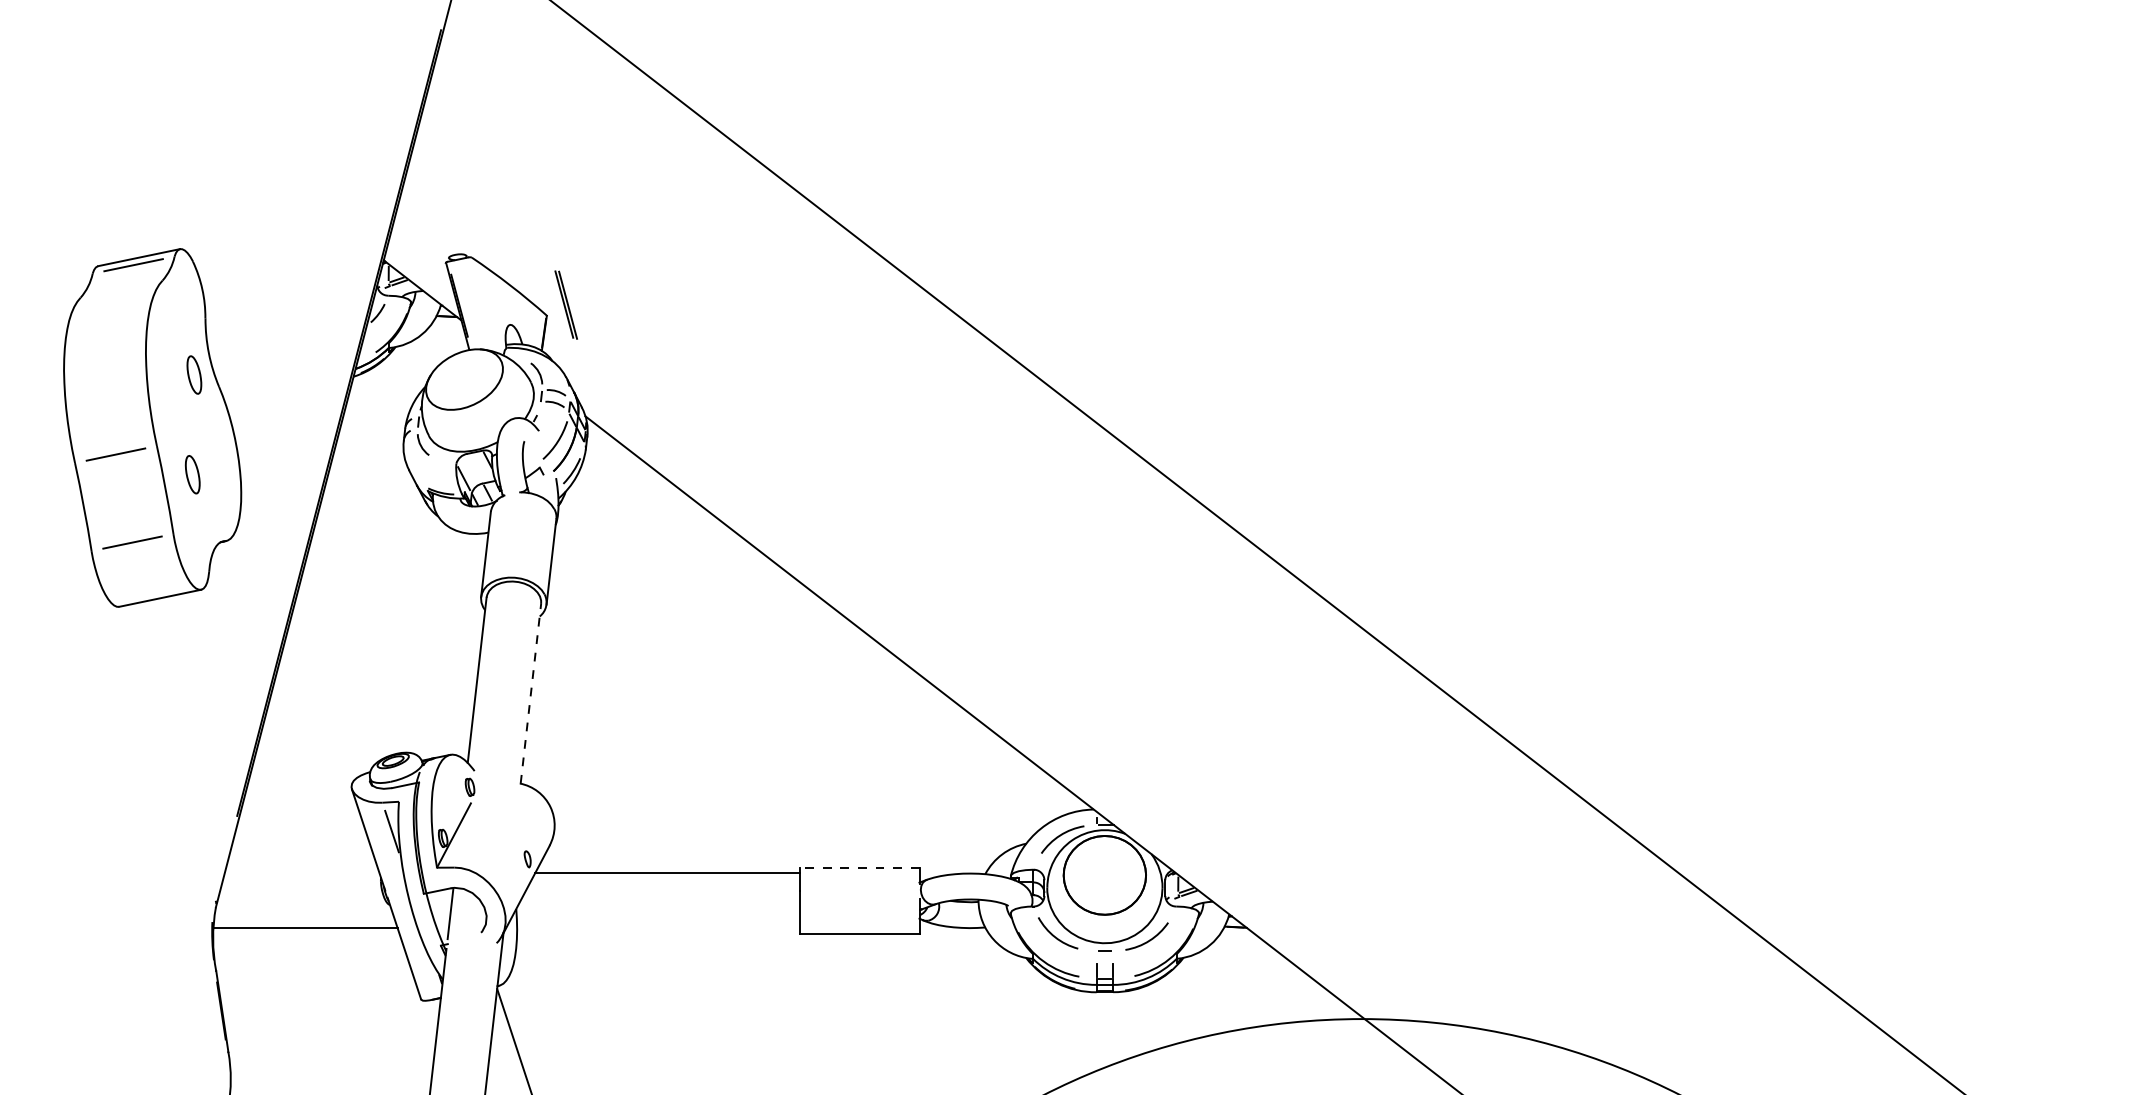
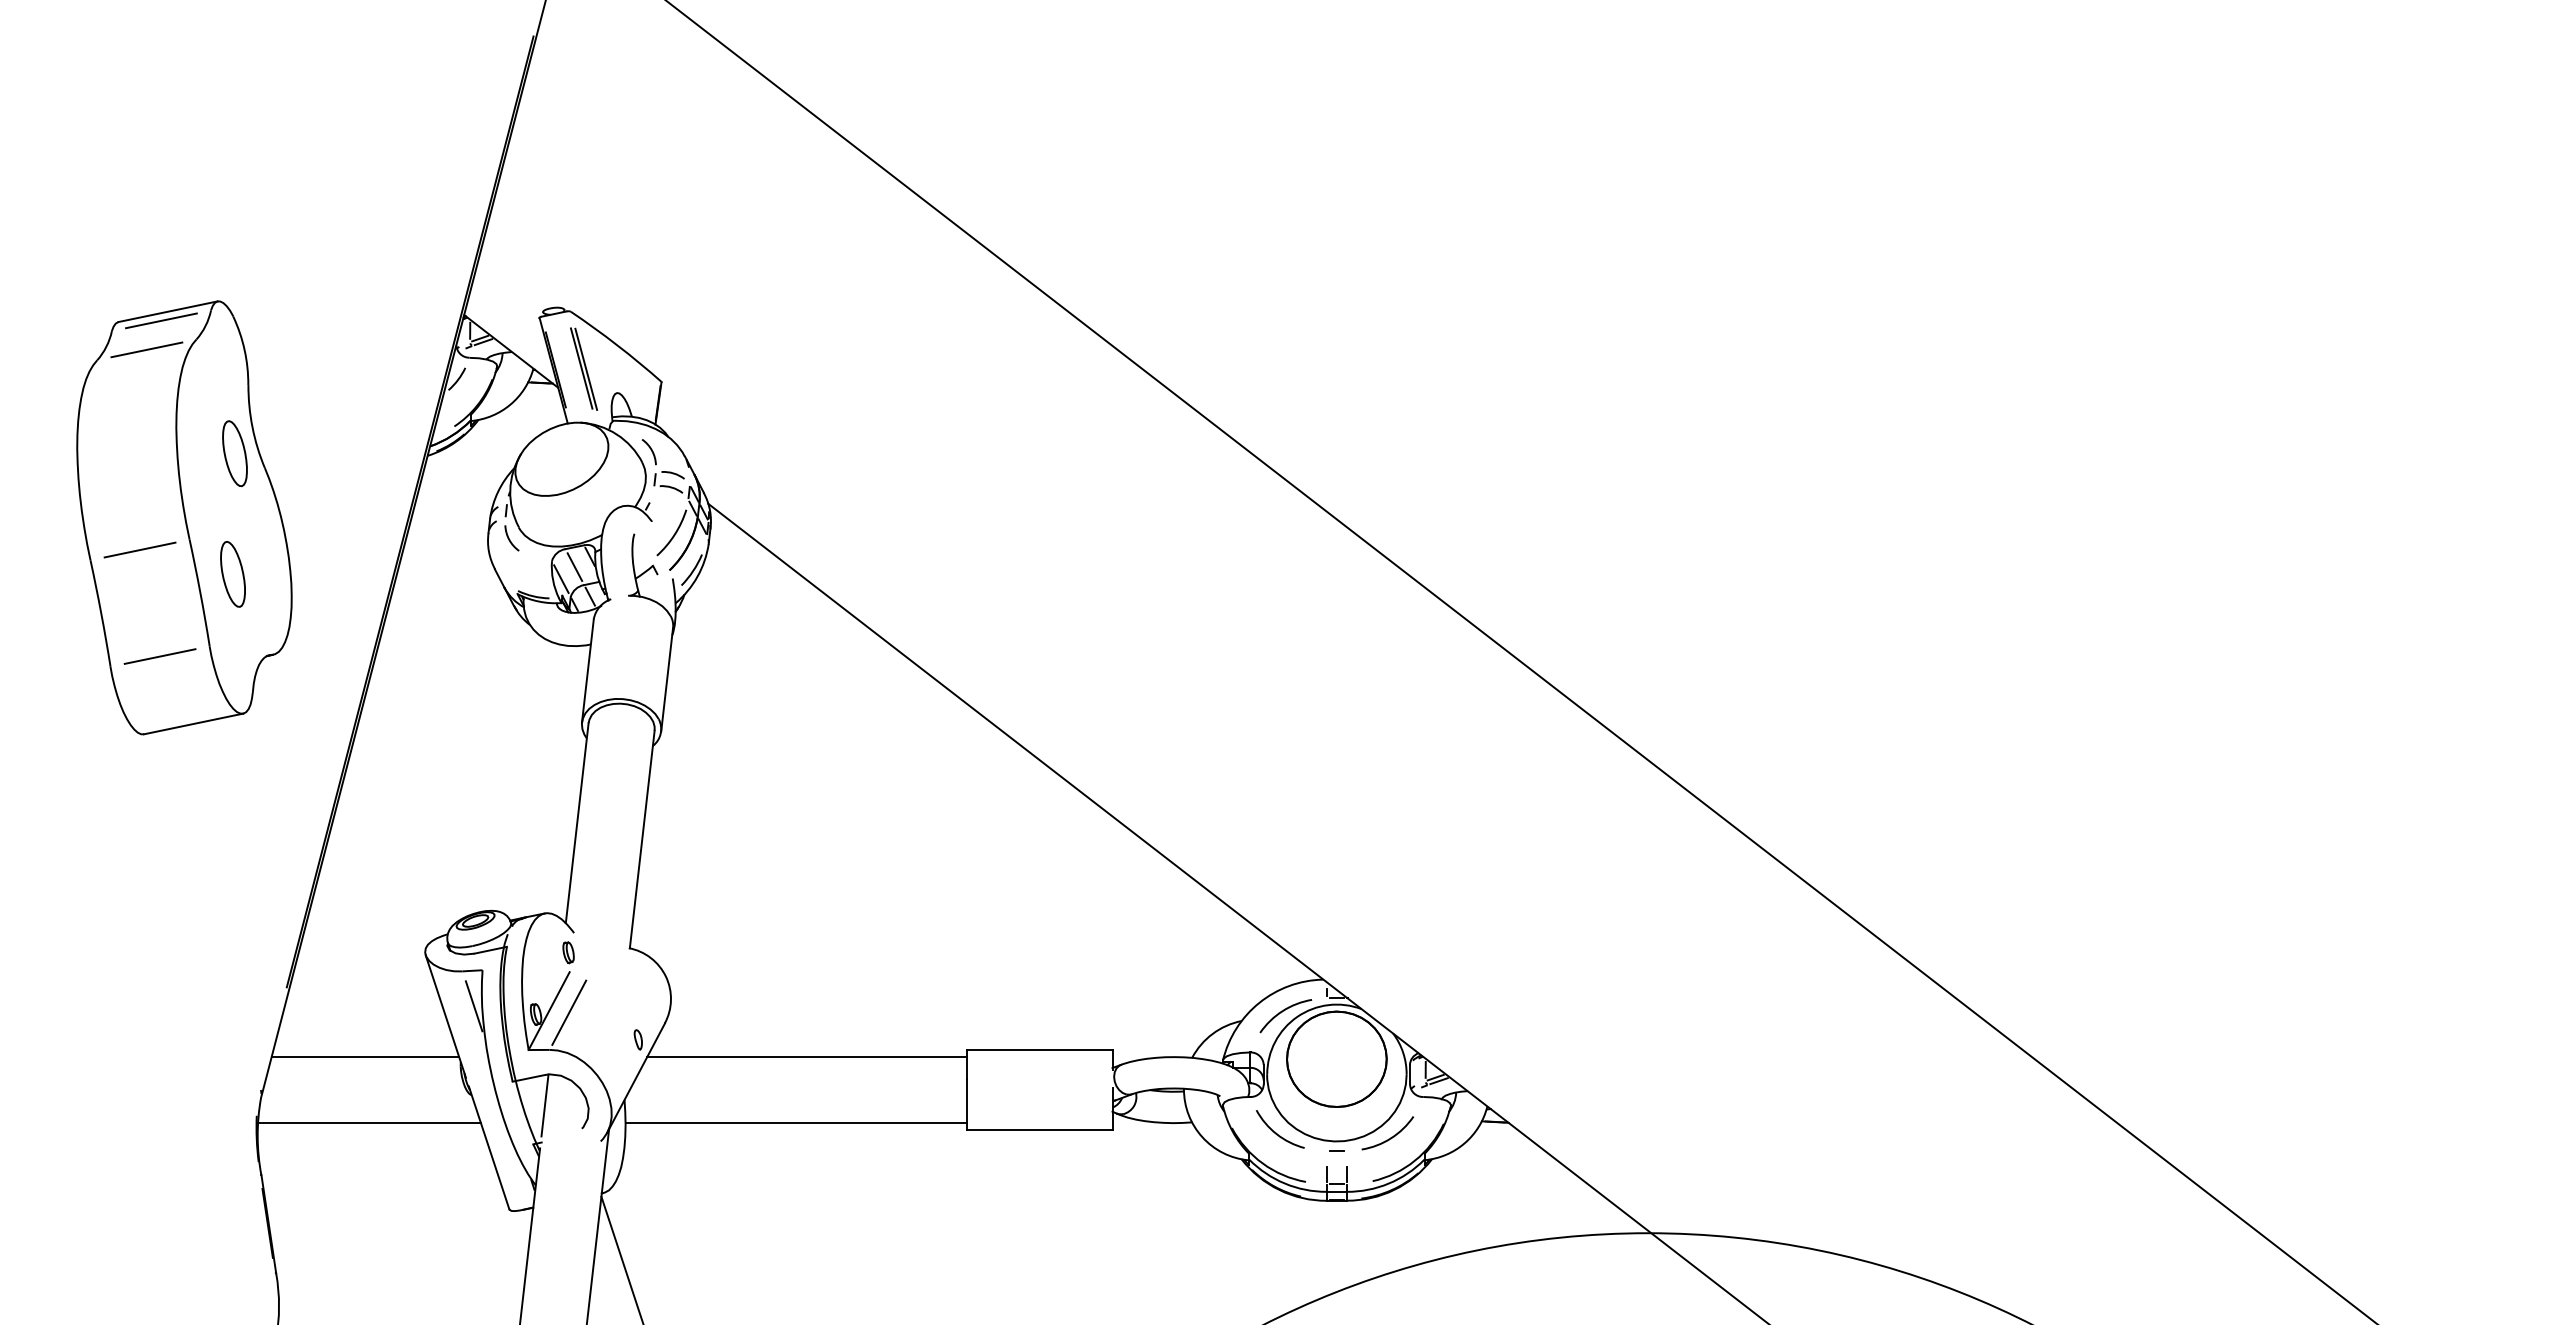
line: (121, 288) -> (146, 349), added
part: (566, 304) -> (584, 368), moved
part: (193, 374) -> (234, 453), size x1.43
line: (474, 468) -> (574, 566), added
part: (192, 474) -> (232, 574), size x1.43
line: (531, 693) -> (642, 839), dashed -> solid
line: (470, 836) -> (569, 1012), added
line: (859, 868) -> (1039, 1050), dashed -> solid
line: (302, 873) -> (365, 1056), added
line: (658, 928) -> (796, 1123), added

